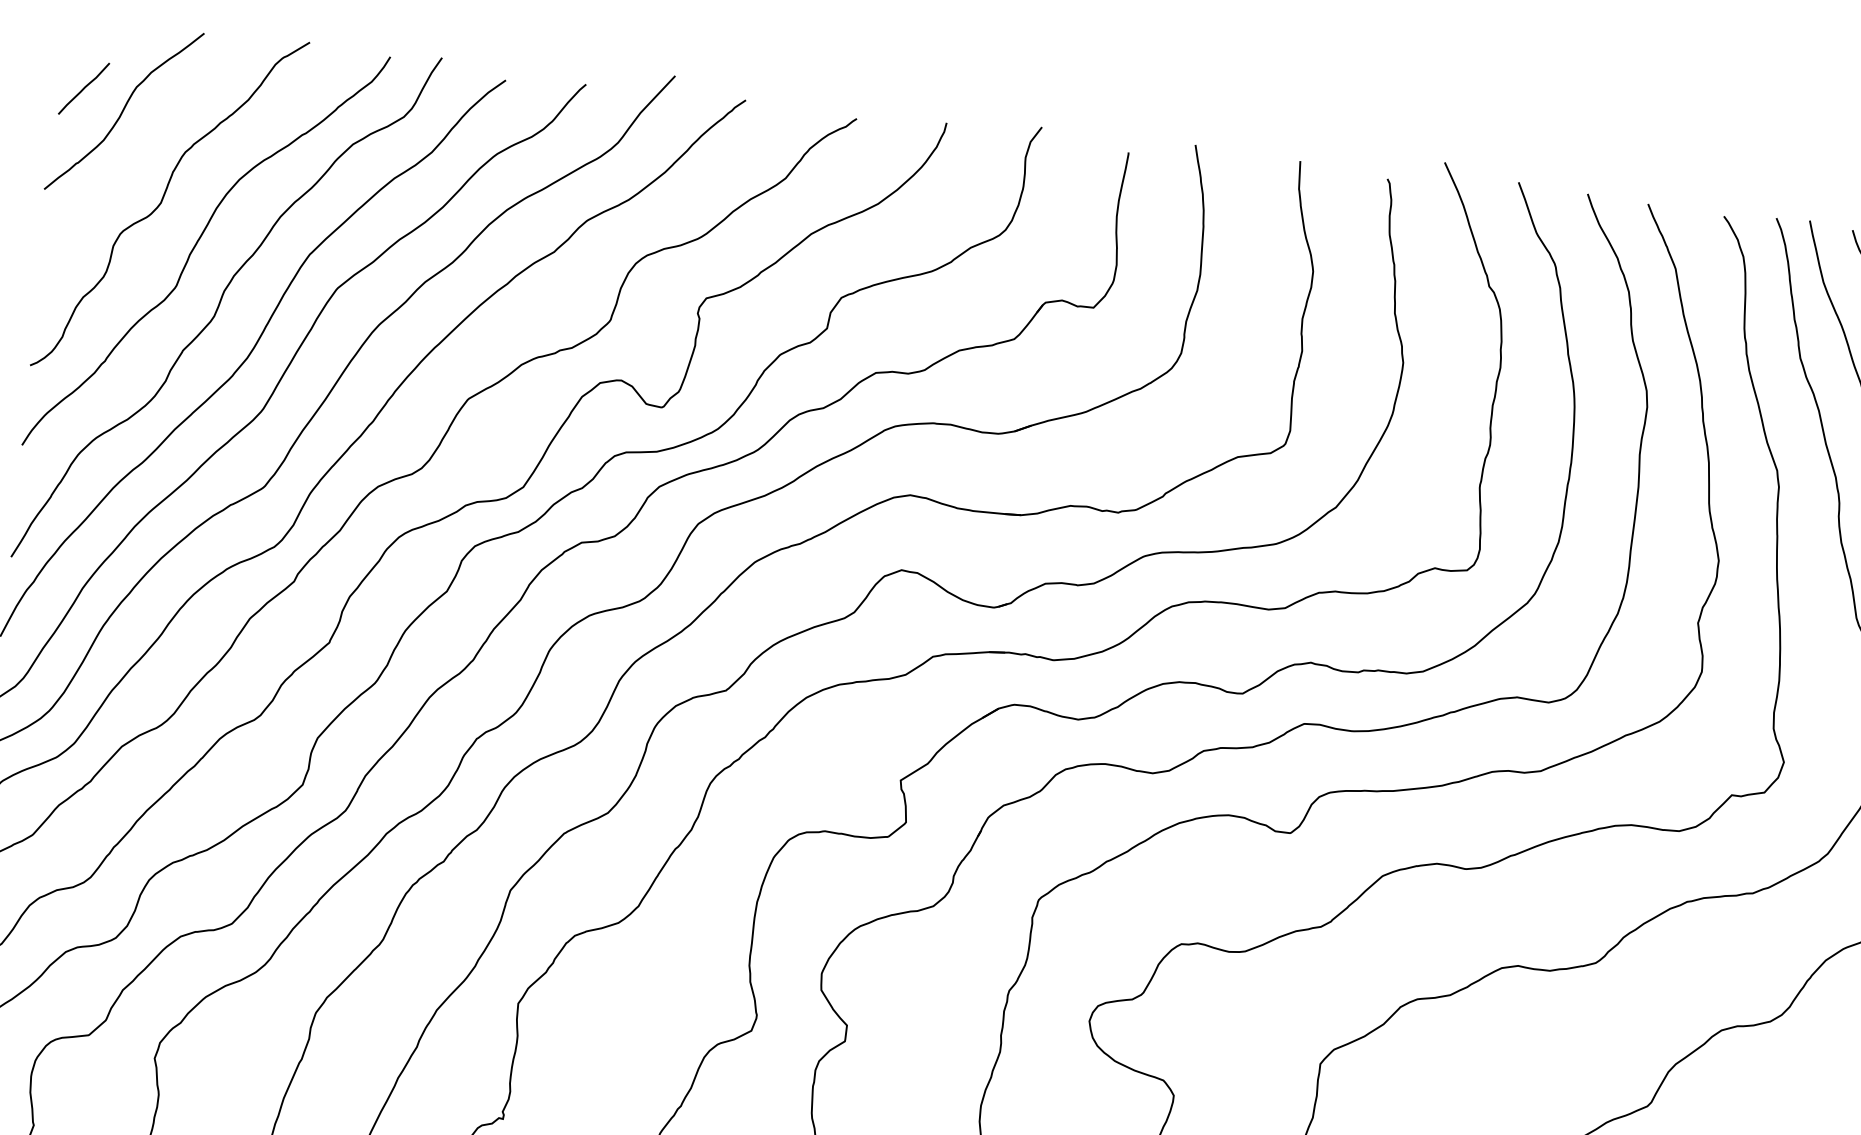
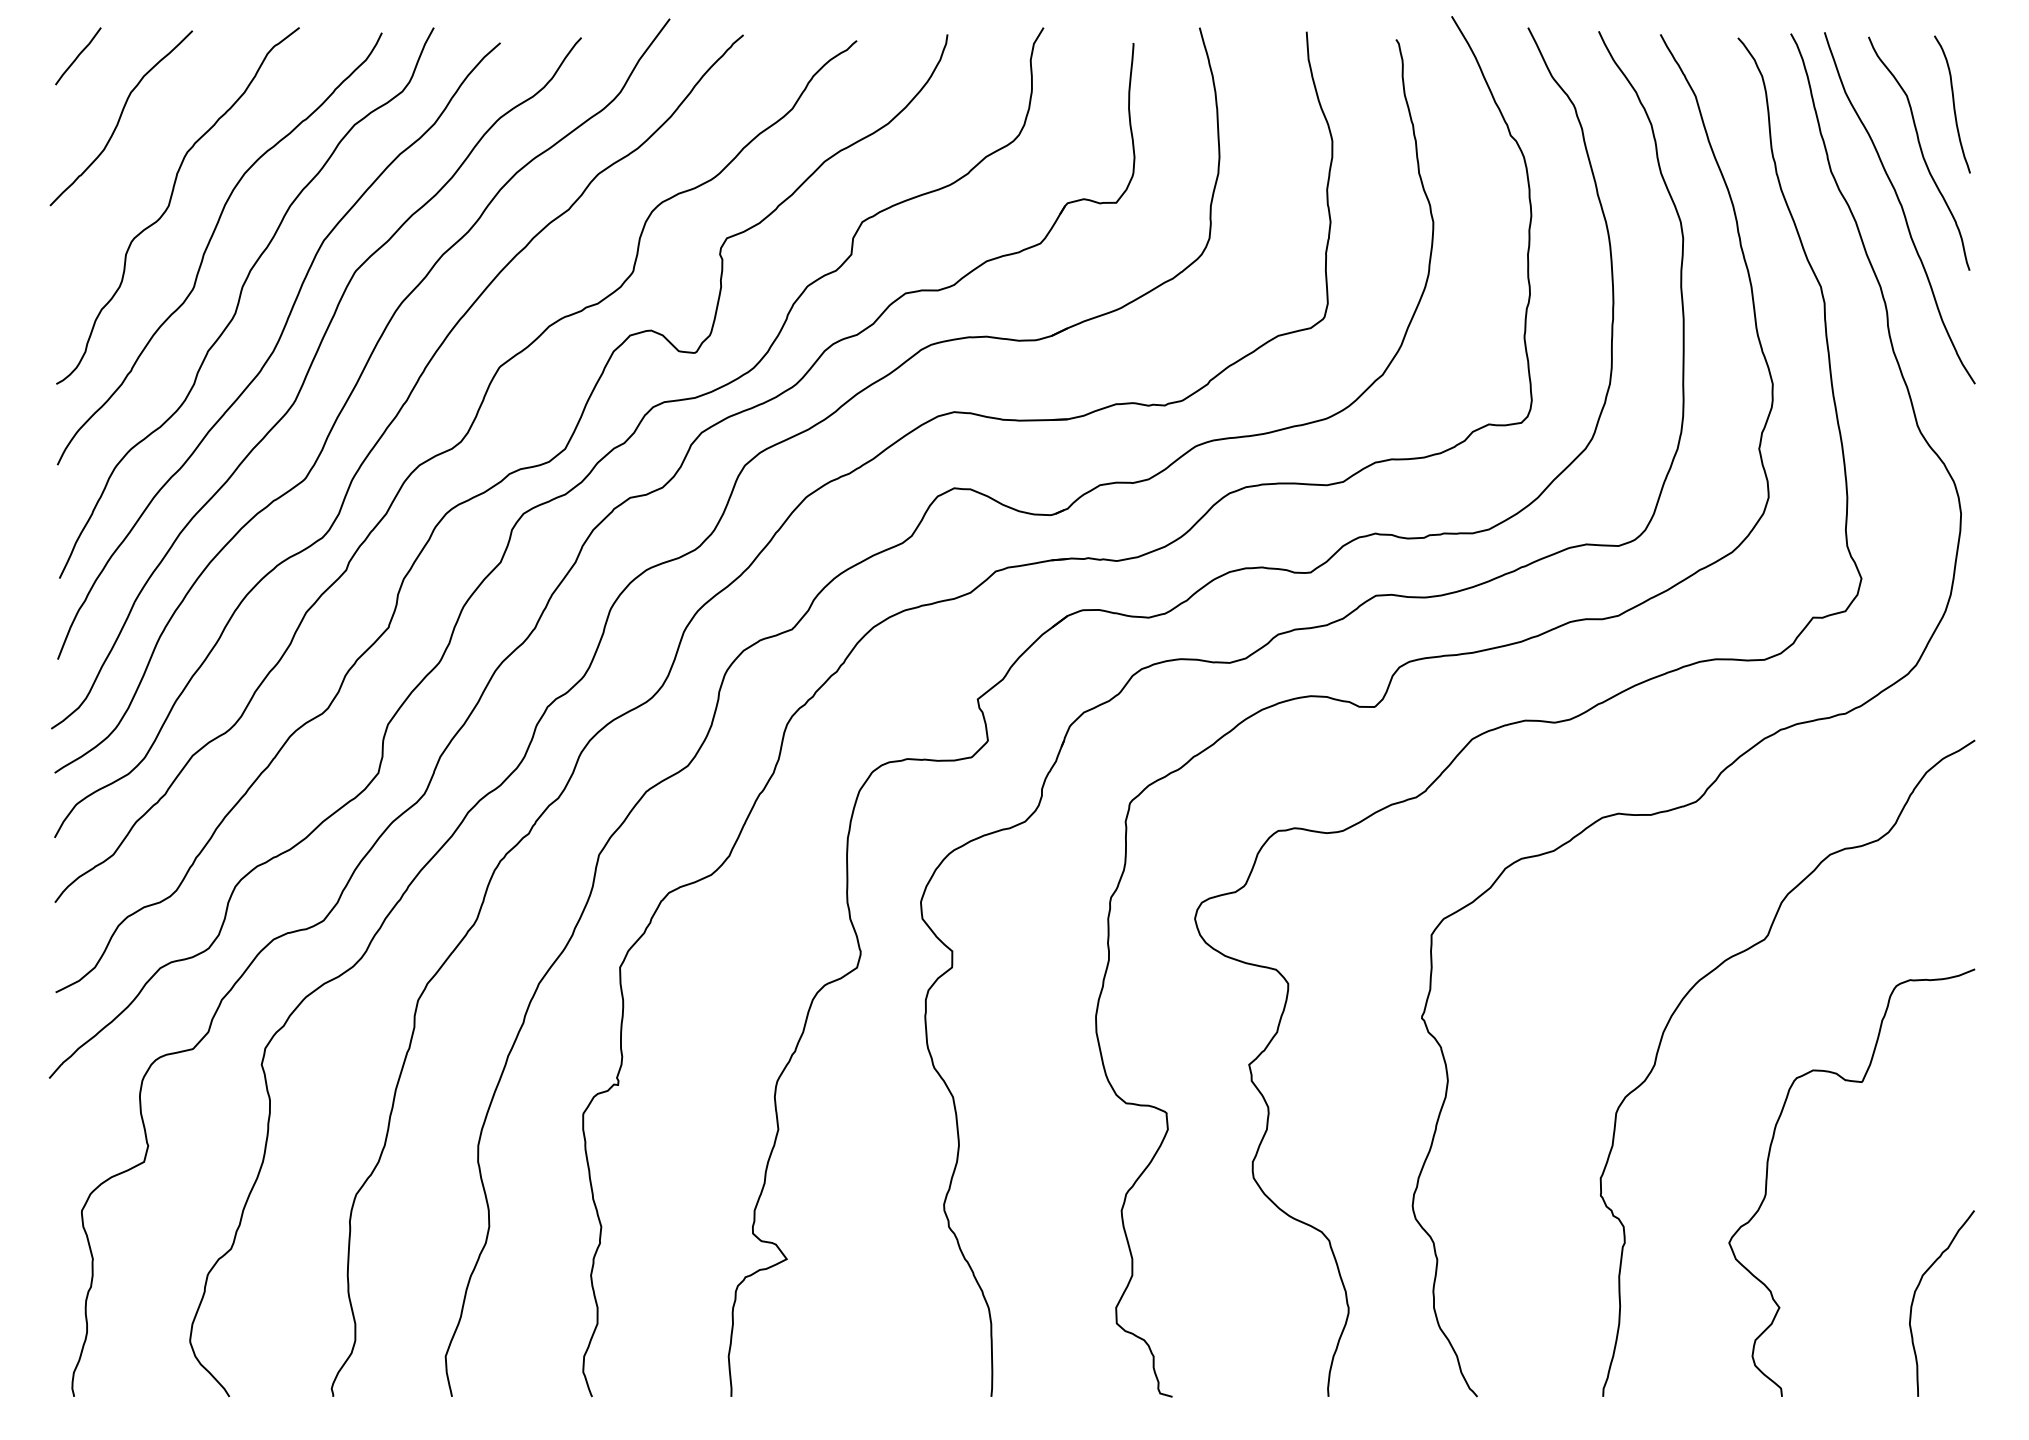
line: (84, 88) -> (78, 56), moved

